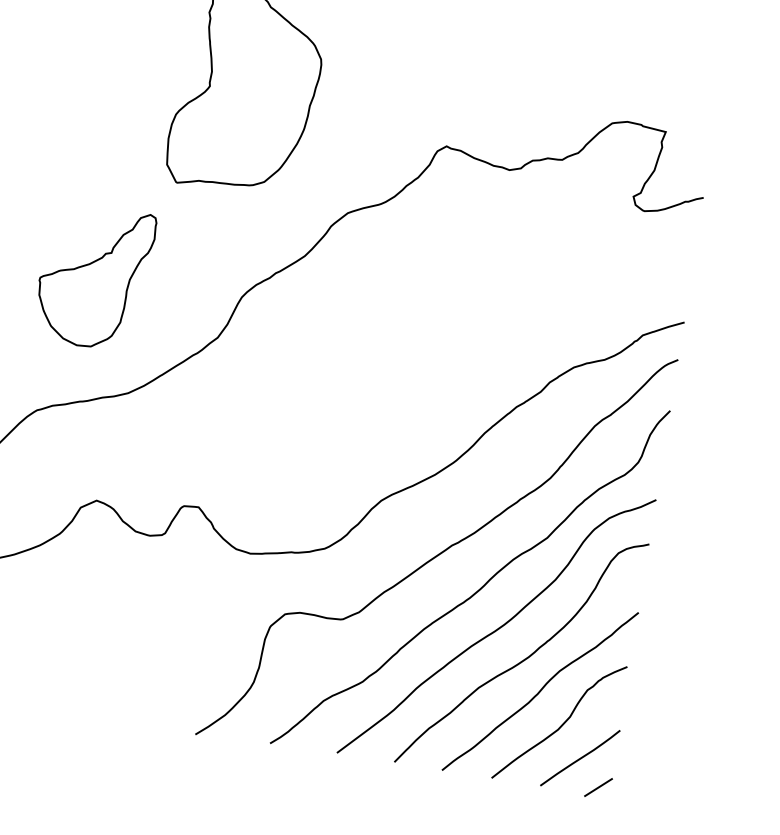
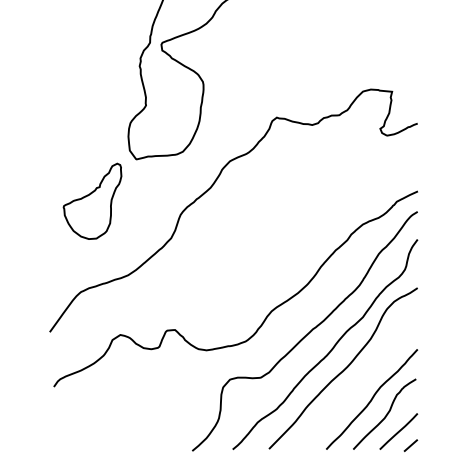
part: (94, 275) -> (92, 200), moved
curve: (525, 657) -> (361, 382), removed

